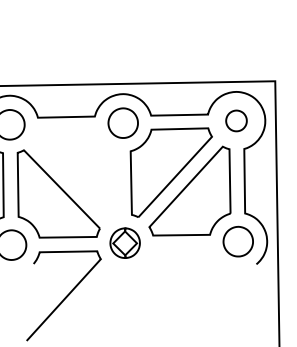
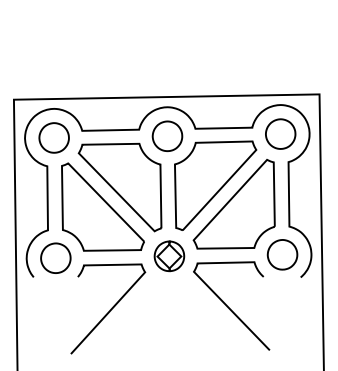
part: (236, 120) -> (280, 133), size x1.43
part: (75, 174) -> (119, 187), added
curve: (185, 294) -> (229, 307), added

